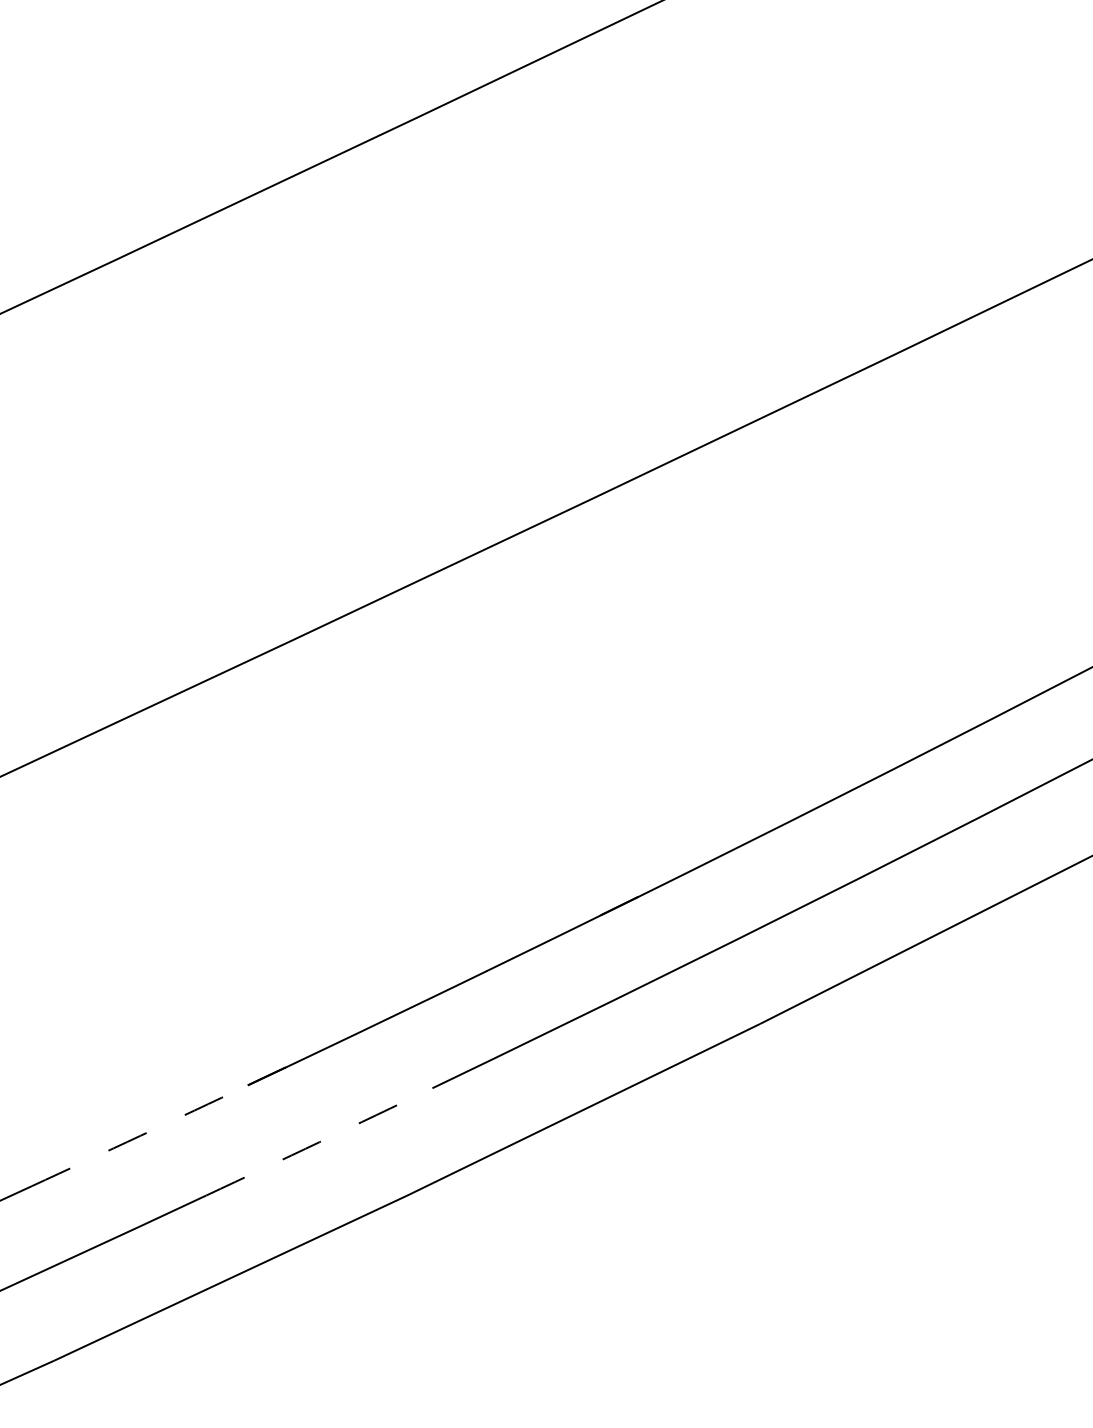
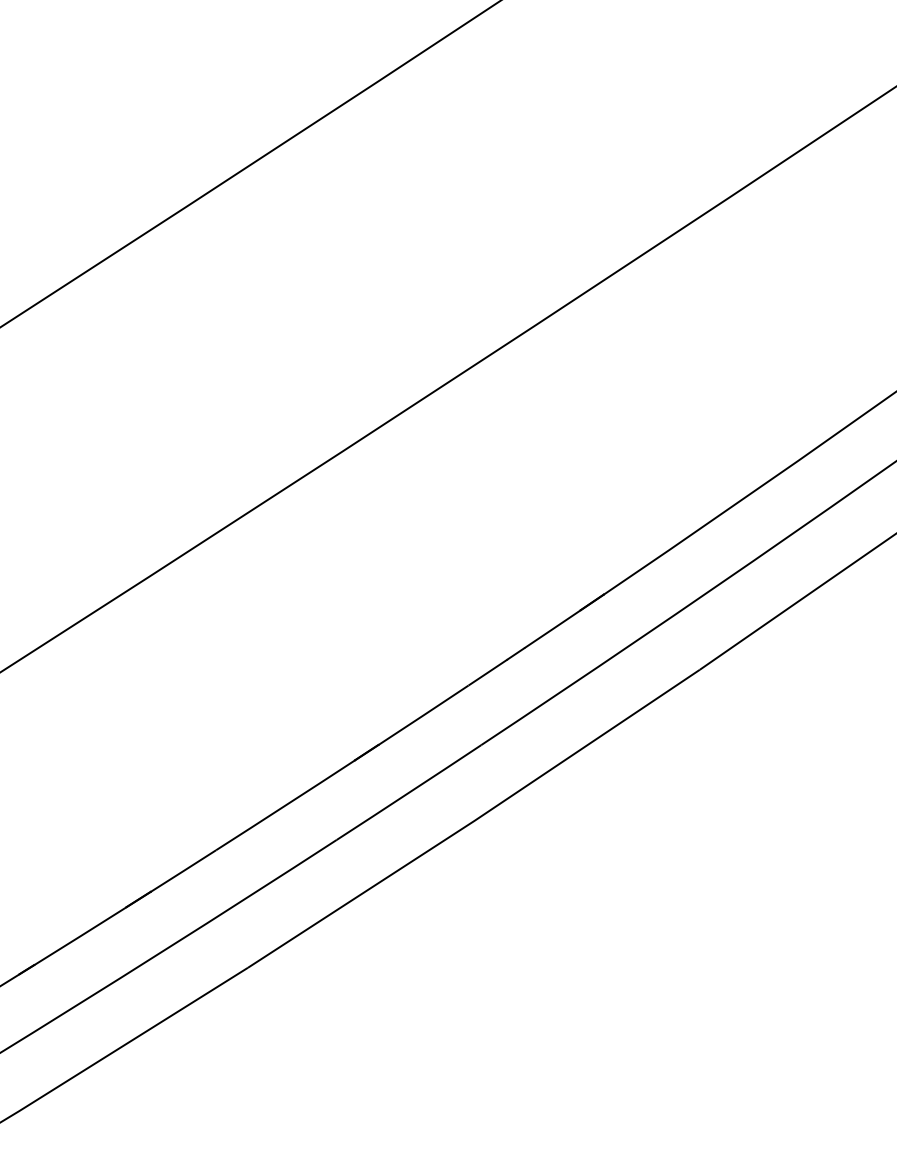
arc: (140, 1135) -> (285, 805), dashed -> solid
arc: (320, 1141) -> (409, 792), dashed -> solid

